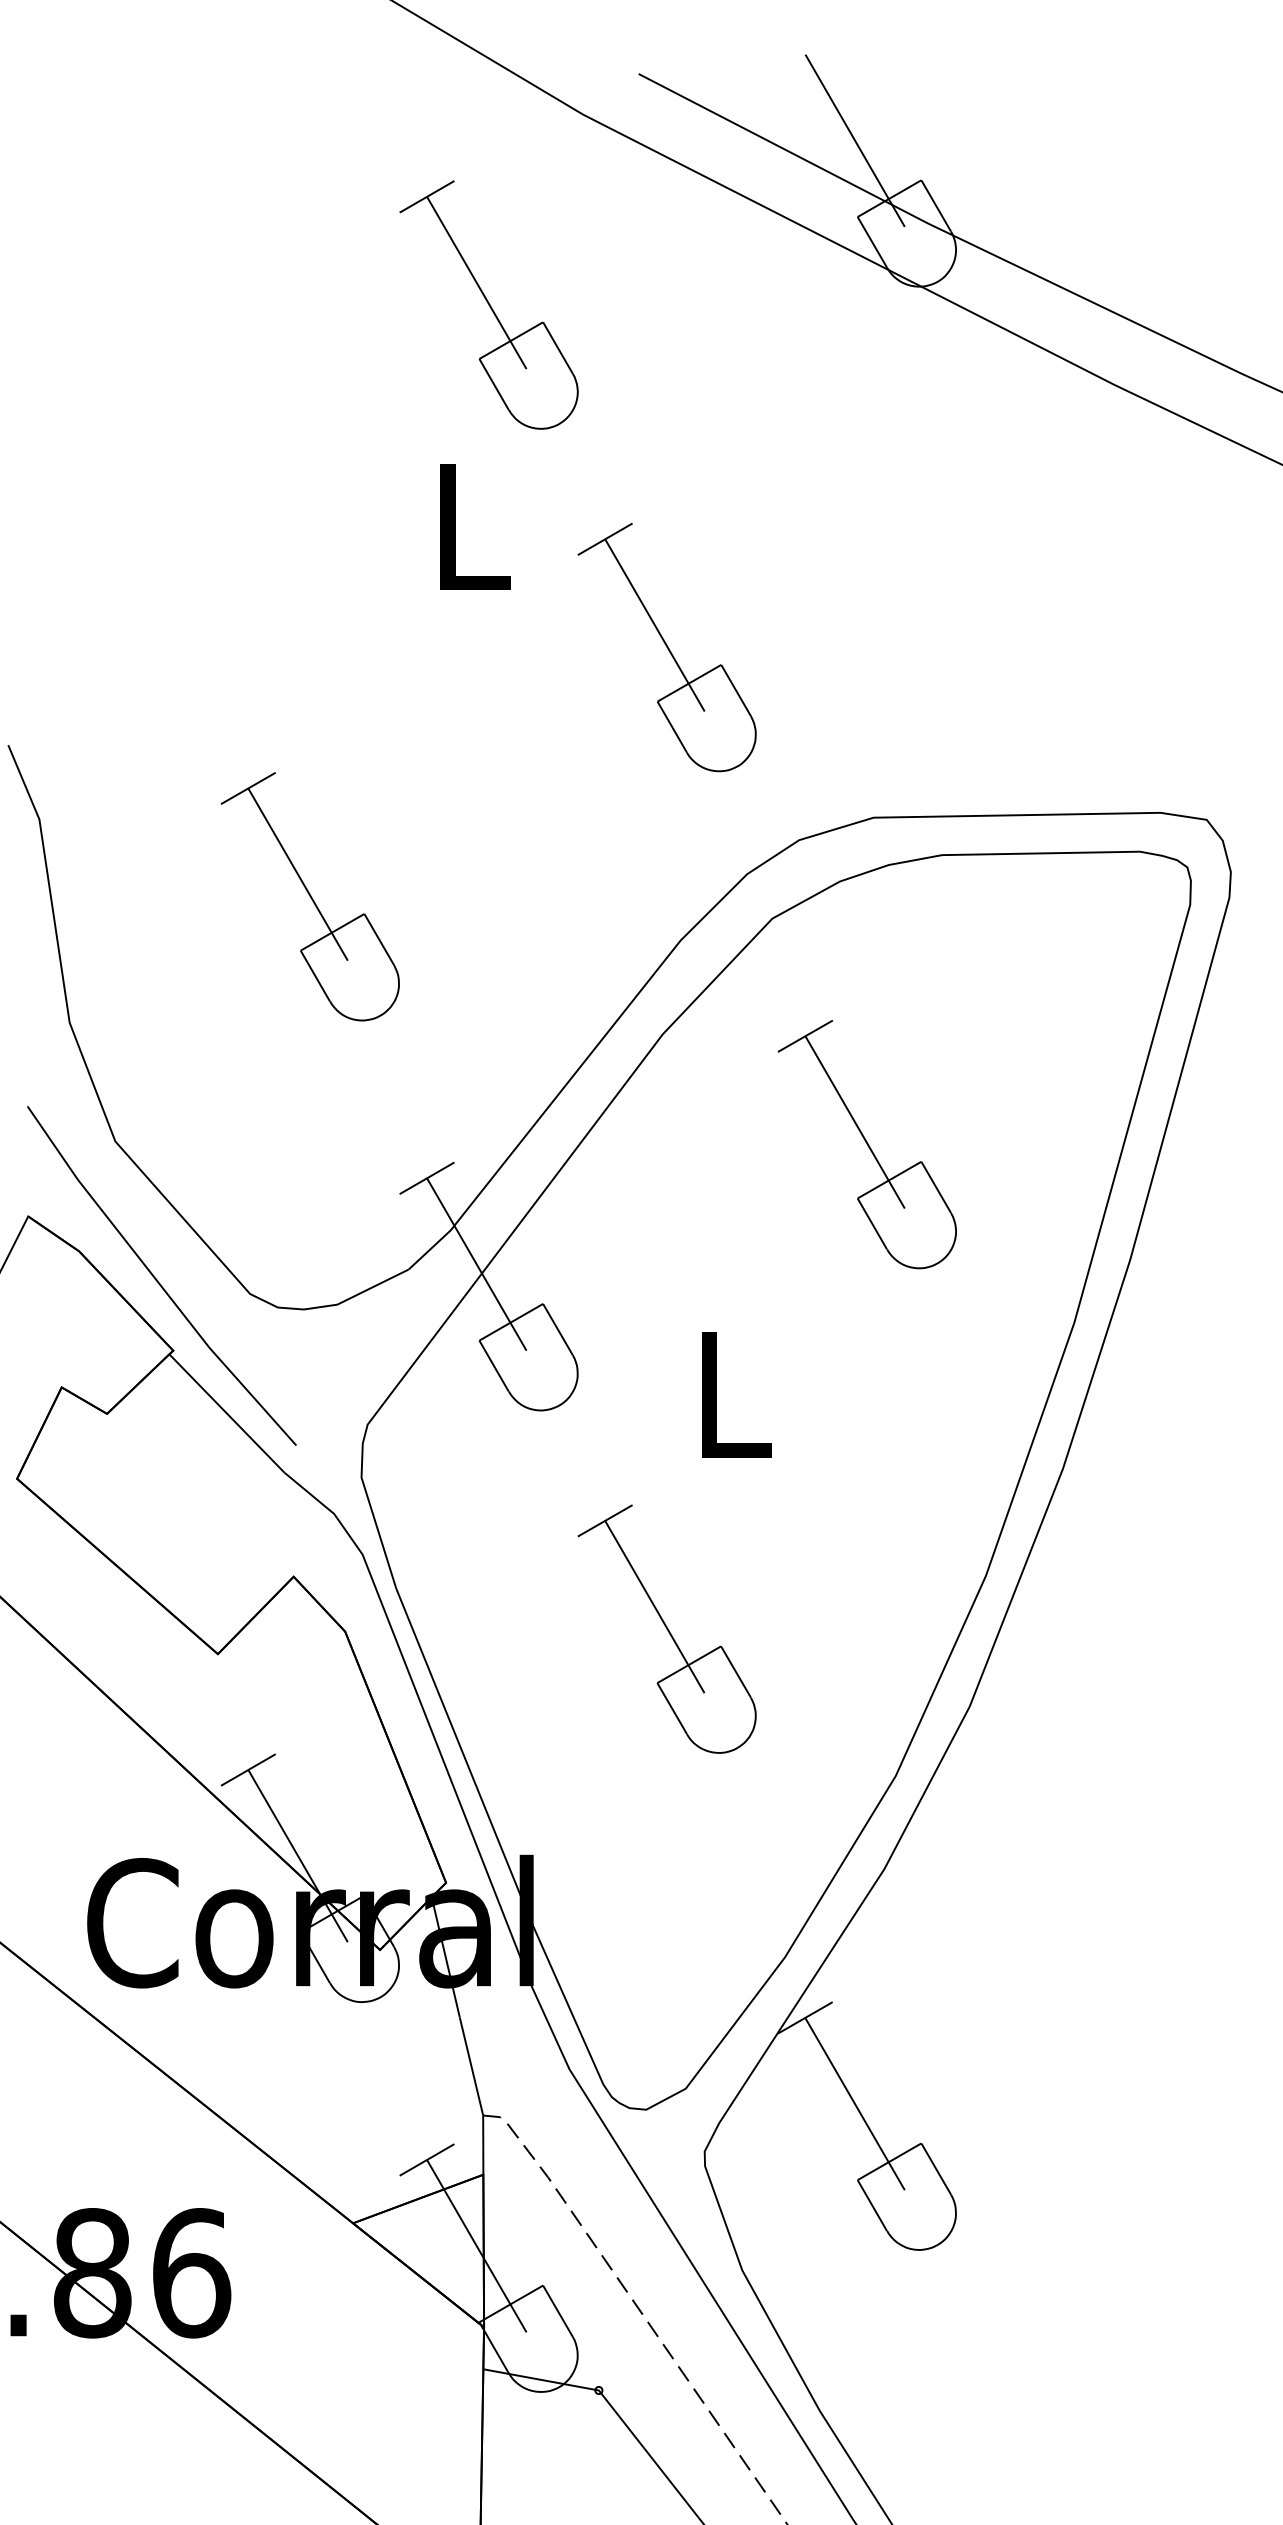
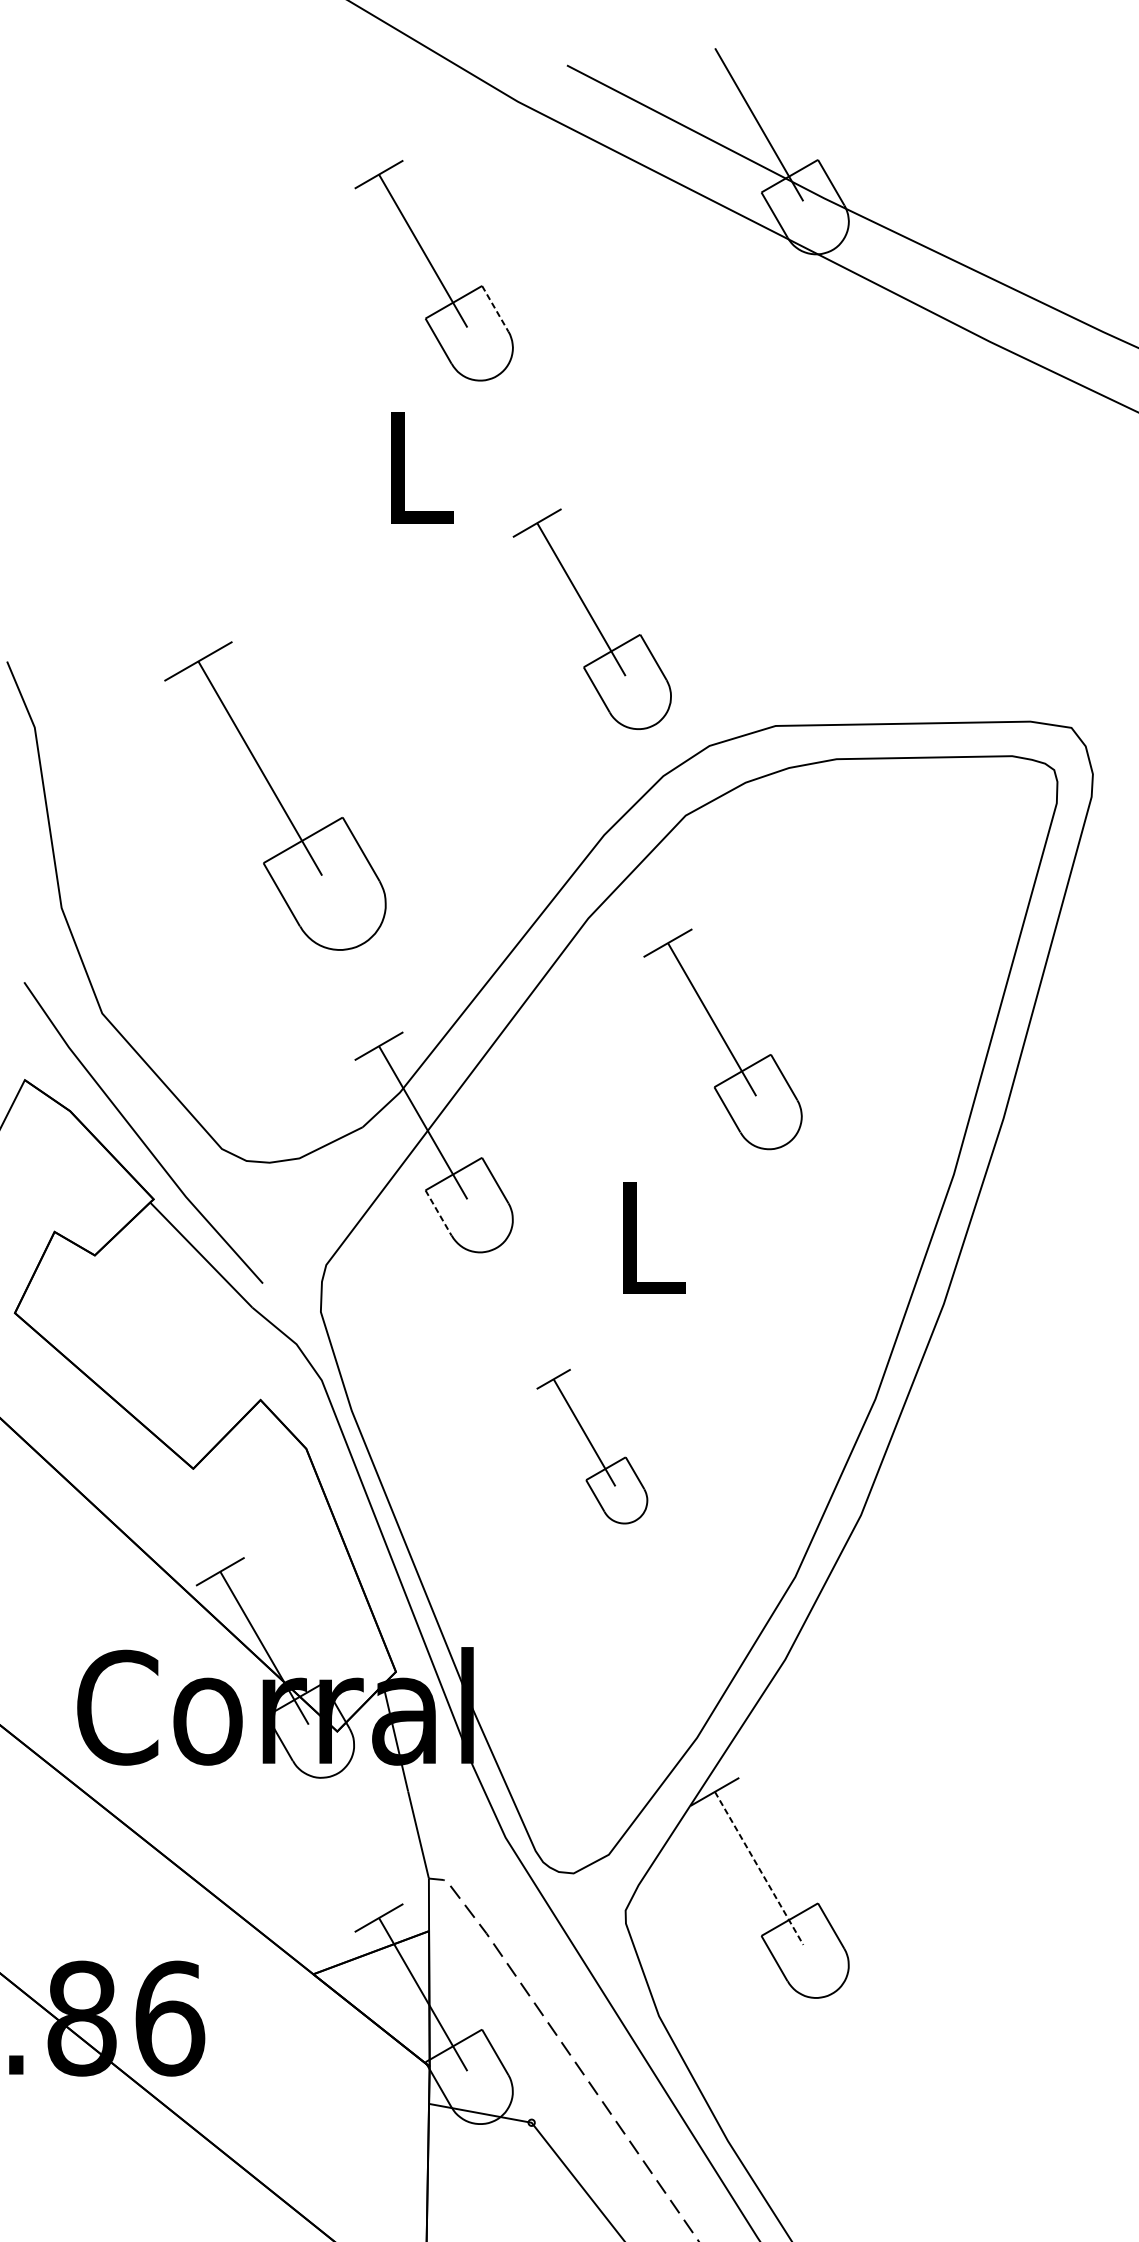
line: (557, 348) -> (494, 309), solid -> dashed
part: (666, 647) -> (591, 619), moved
part: (309, 896) -> (274, 795), size x1.4
part: (866, 1144) -> (722, 1039), moved
line: (494, 1366) -> (438, 1213), solid -> dashed
part: (666, 1628) -> (591, 1446), size x0.7
line: (855, 2104) -> (759, 1868), solid -> dashed

